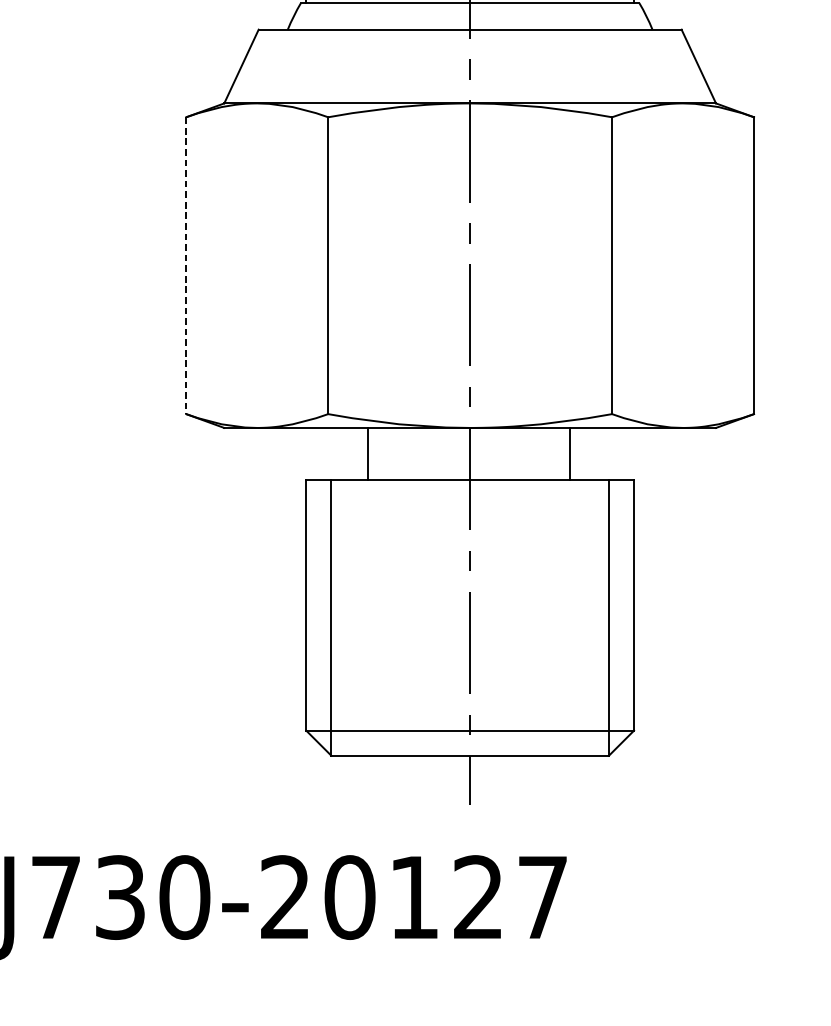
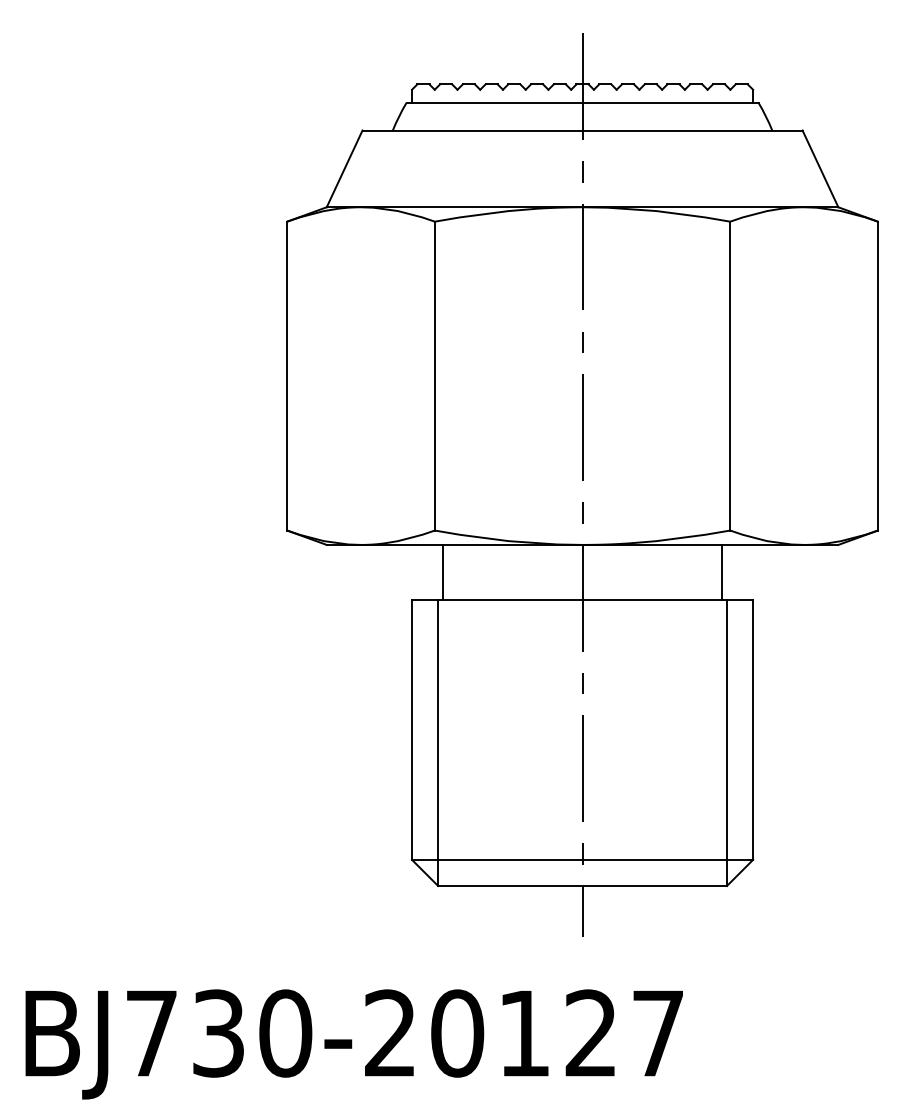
line: (186, 266) -> (287, 376), dashed -> solid
line: (368, 453) -> (442, 571), moved
line: (570, 453) -> (722, 571), moved

